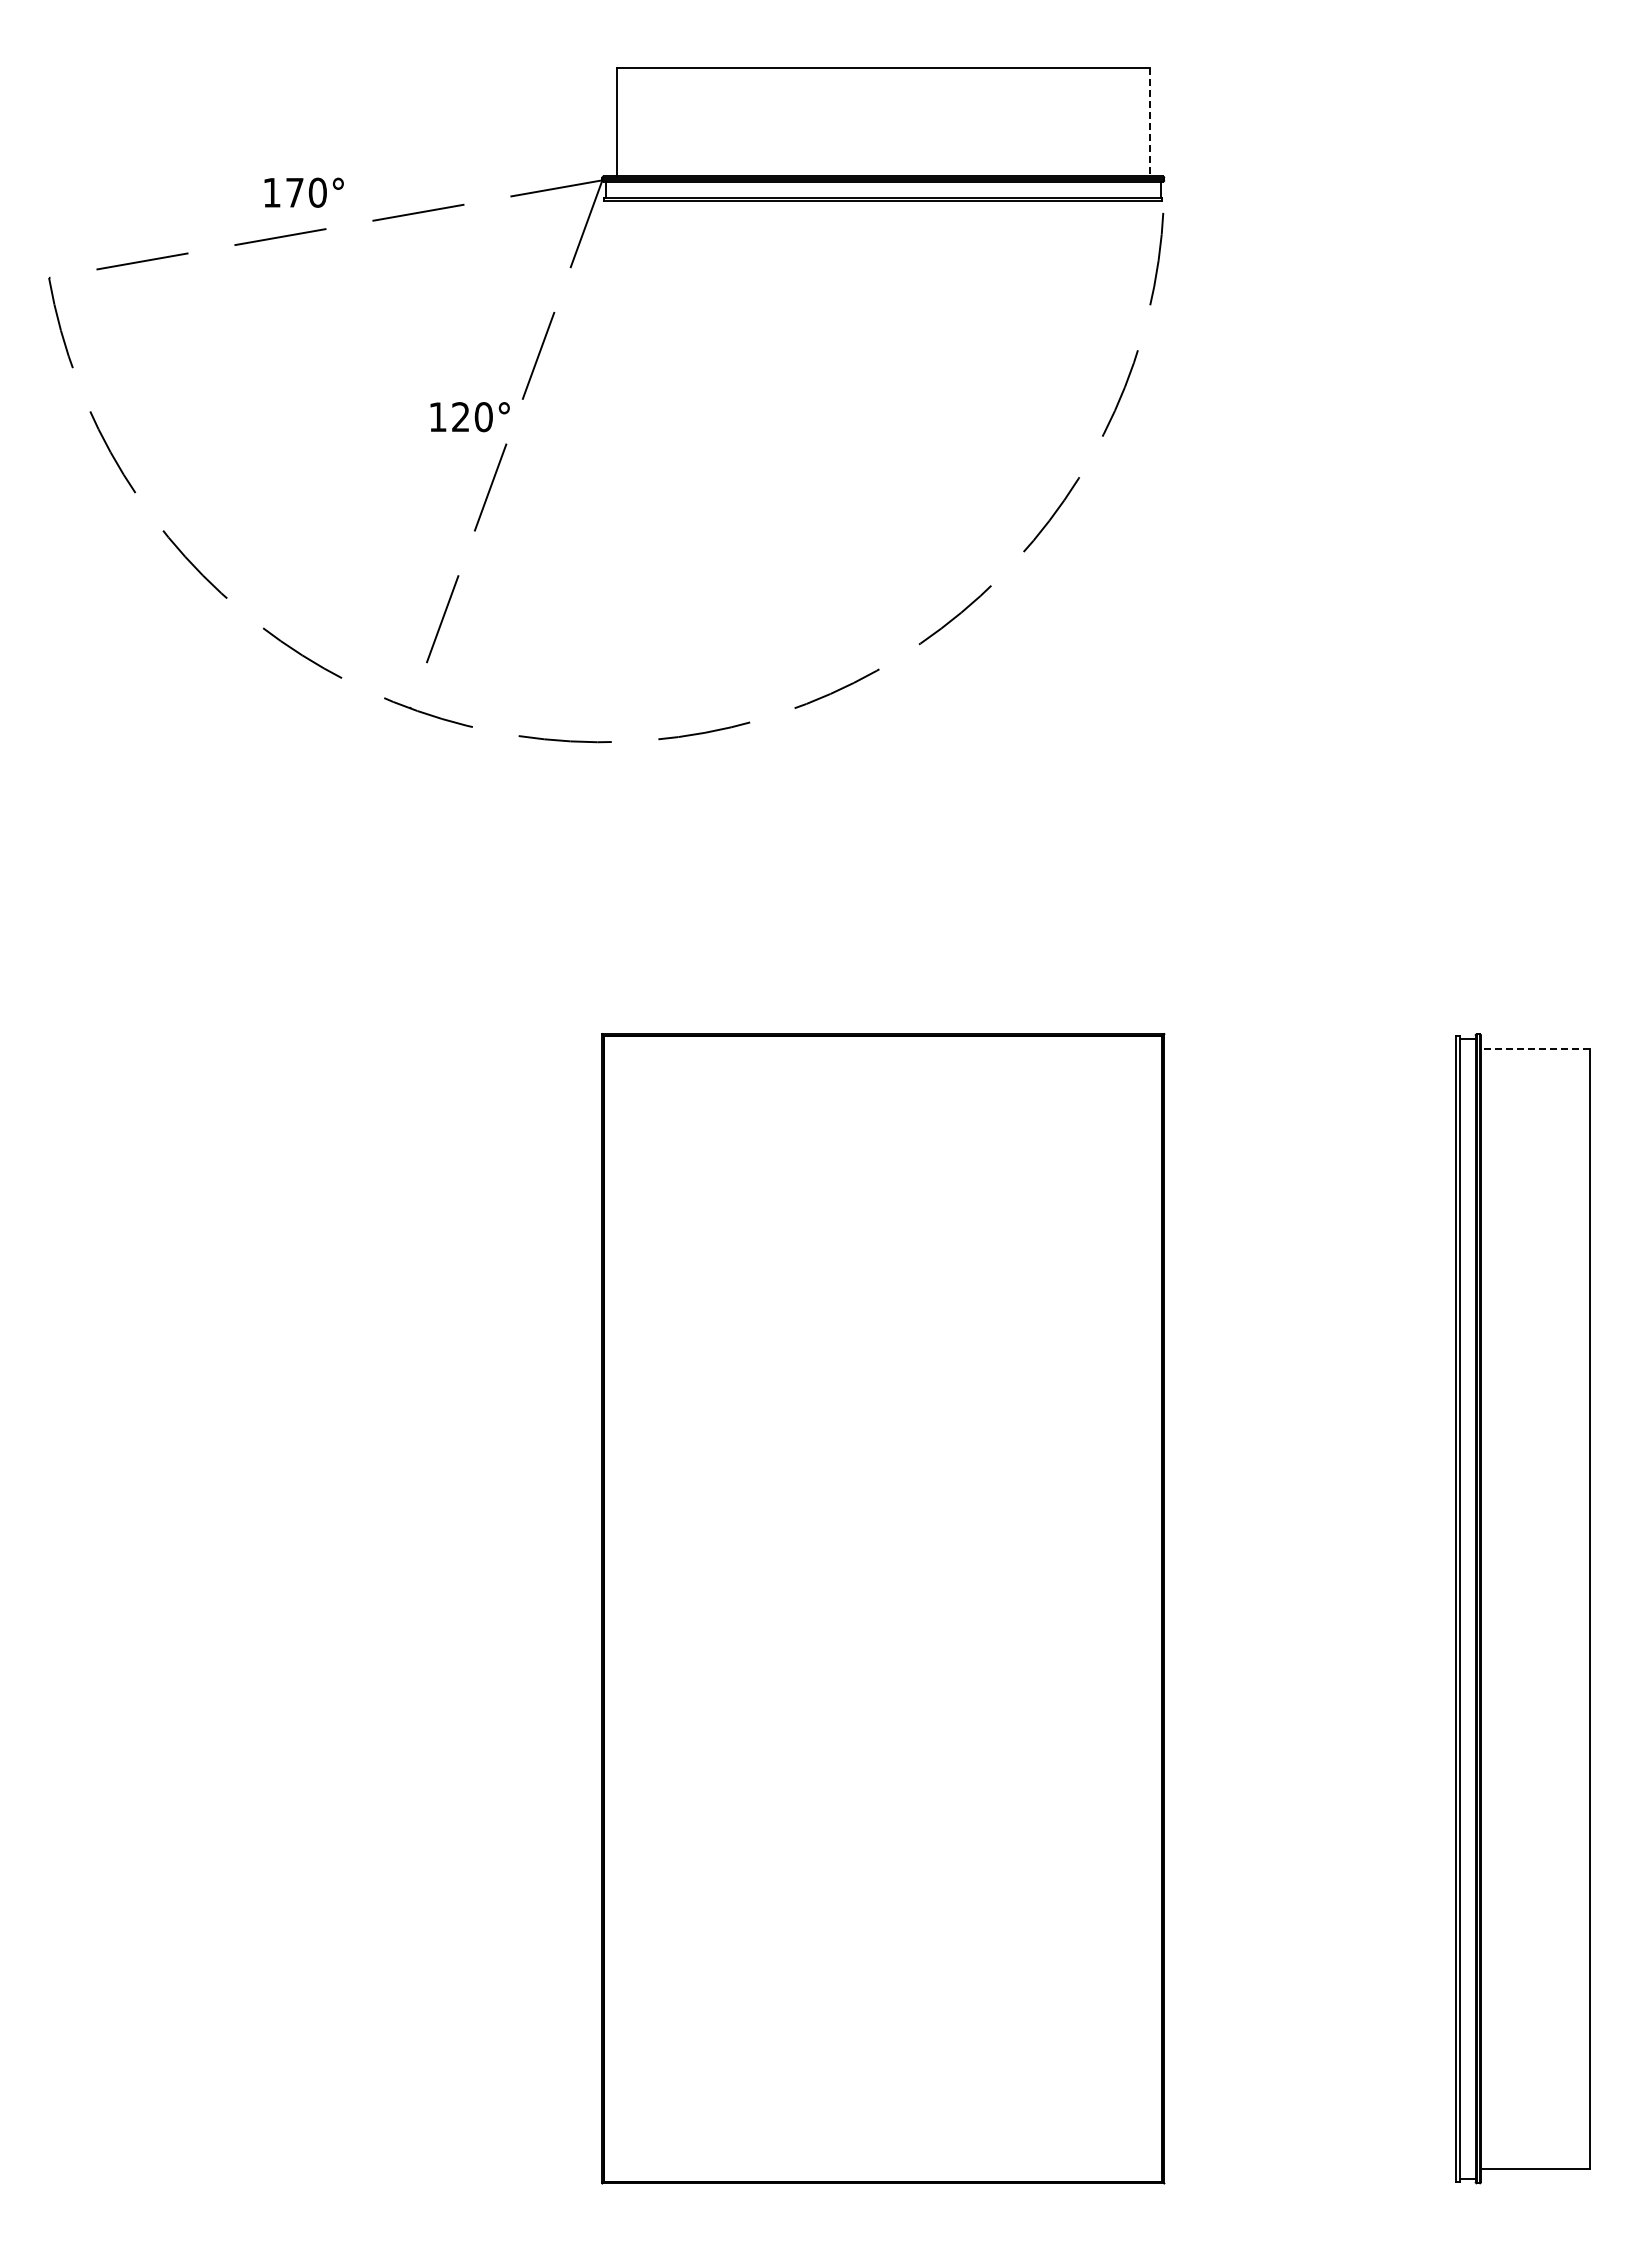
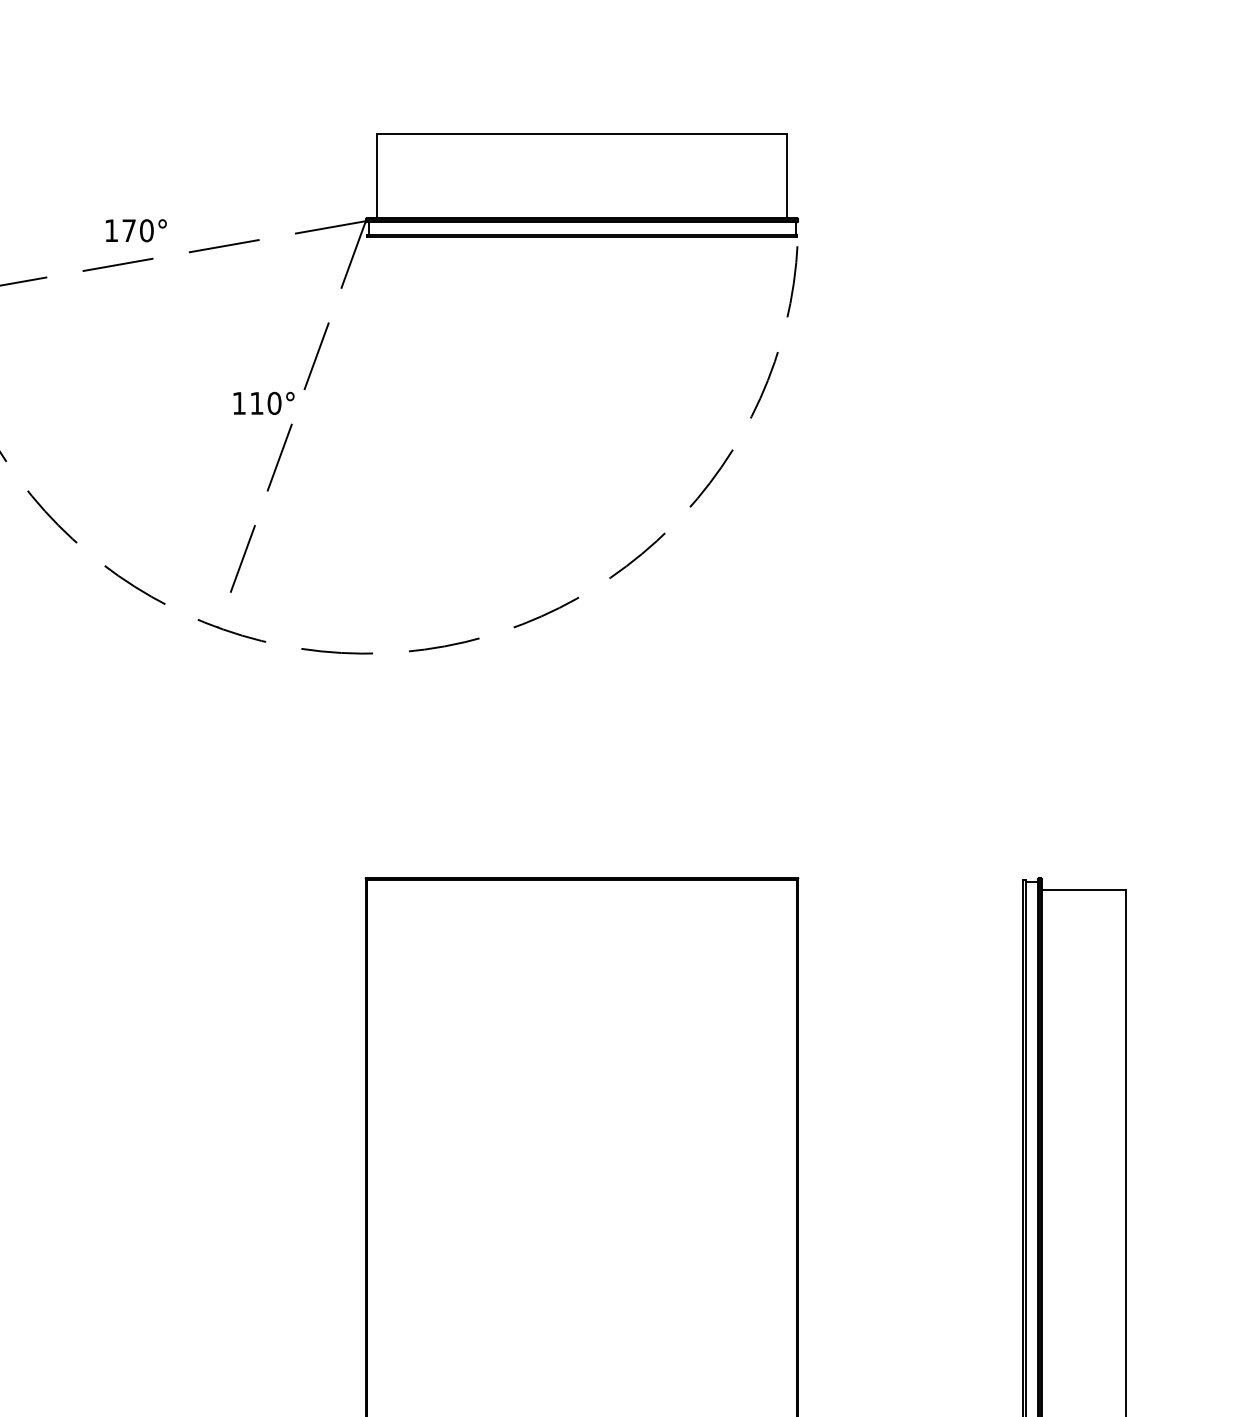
line: (1149, 122) -> (786, 176), dashed -> solid
text: (460, 416) -> (256, 402), 120° -> 110°
line: (1535, 1048) -> (1083, 889), dashed -> solid

